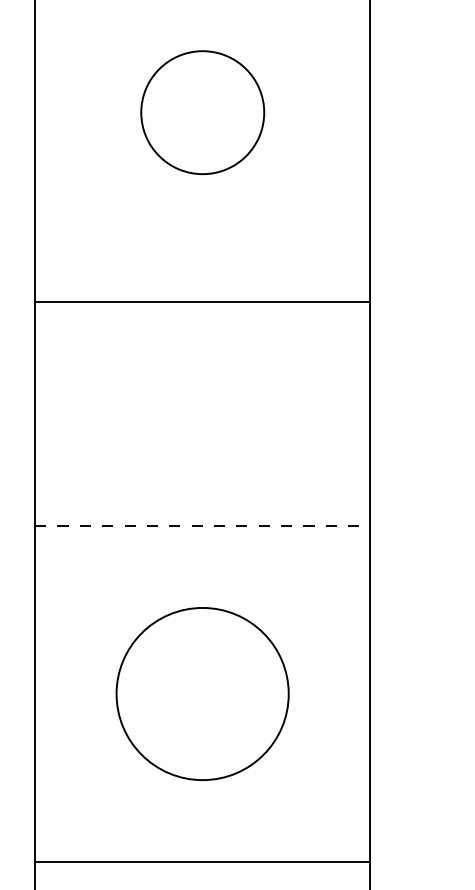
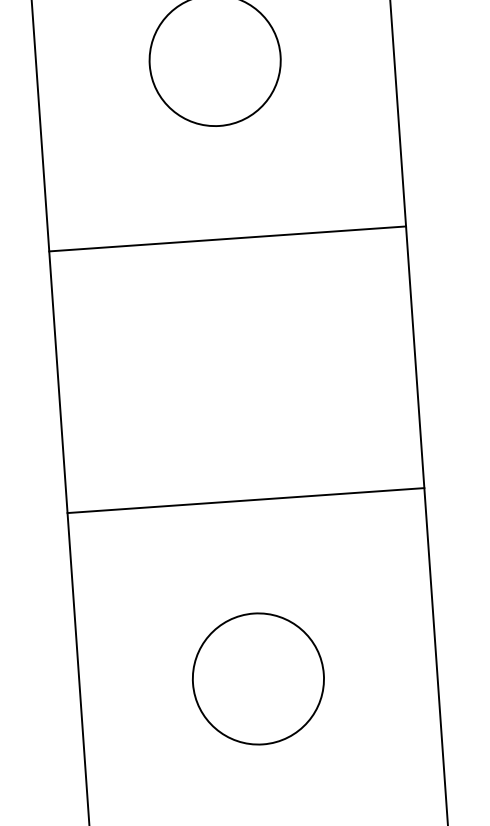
line: (202, 302) -> (227, 239), moved
line: (202, 526) -> (245, 500), dashed -> solid
circle: (202, 693) -> (258, 678), size x0.71

